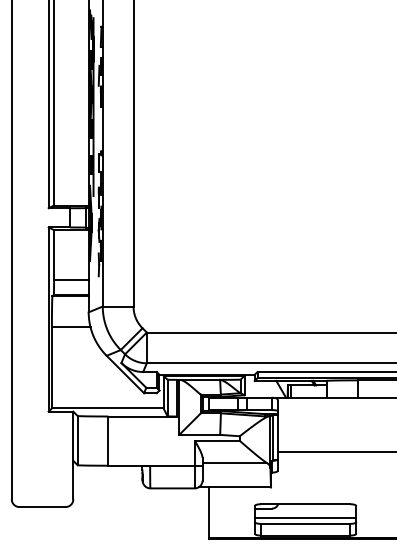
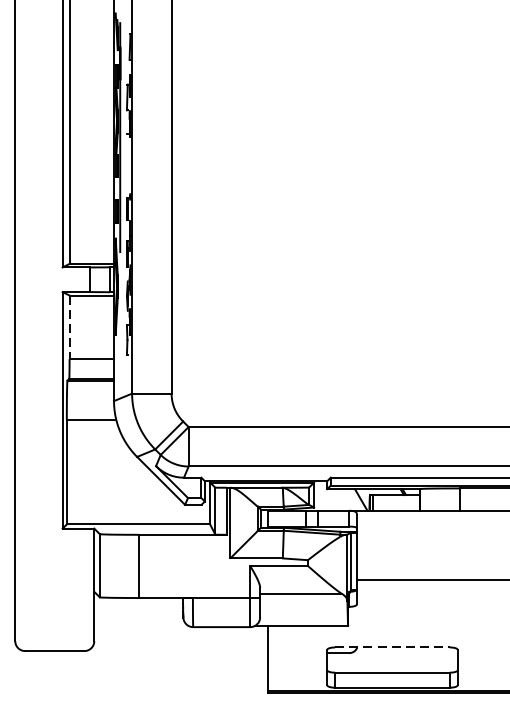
line: (54, 254) -> (70, 326), solid -> dashed
line: (305, 504) -> (392, 647), solid -> dashed
line: (305, 517) -> (392, 664), removed

